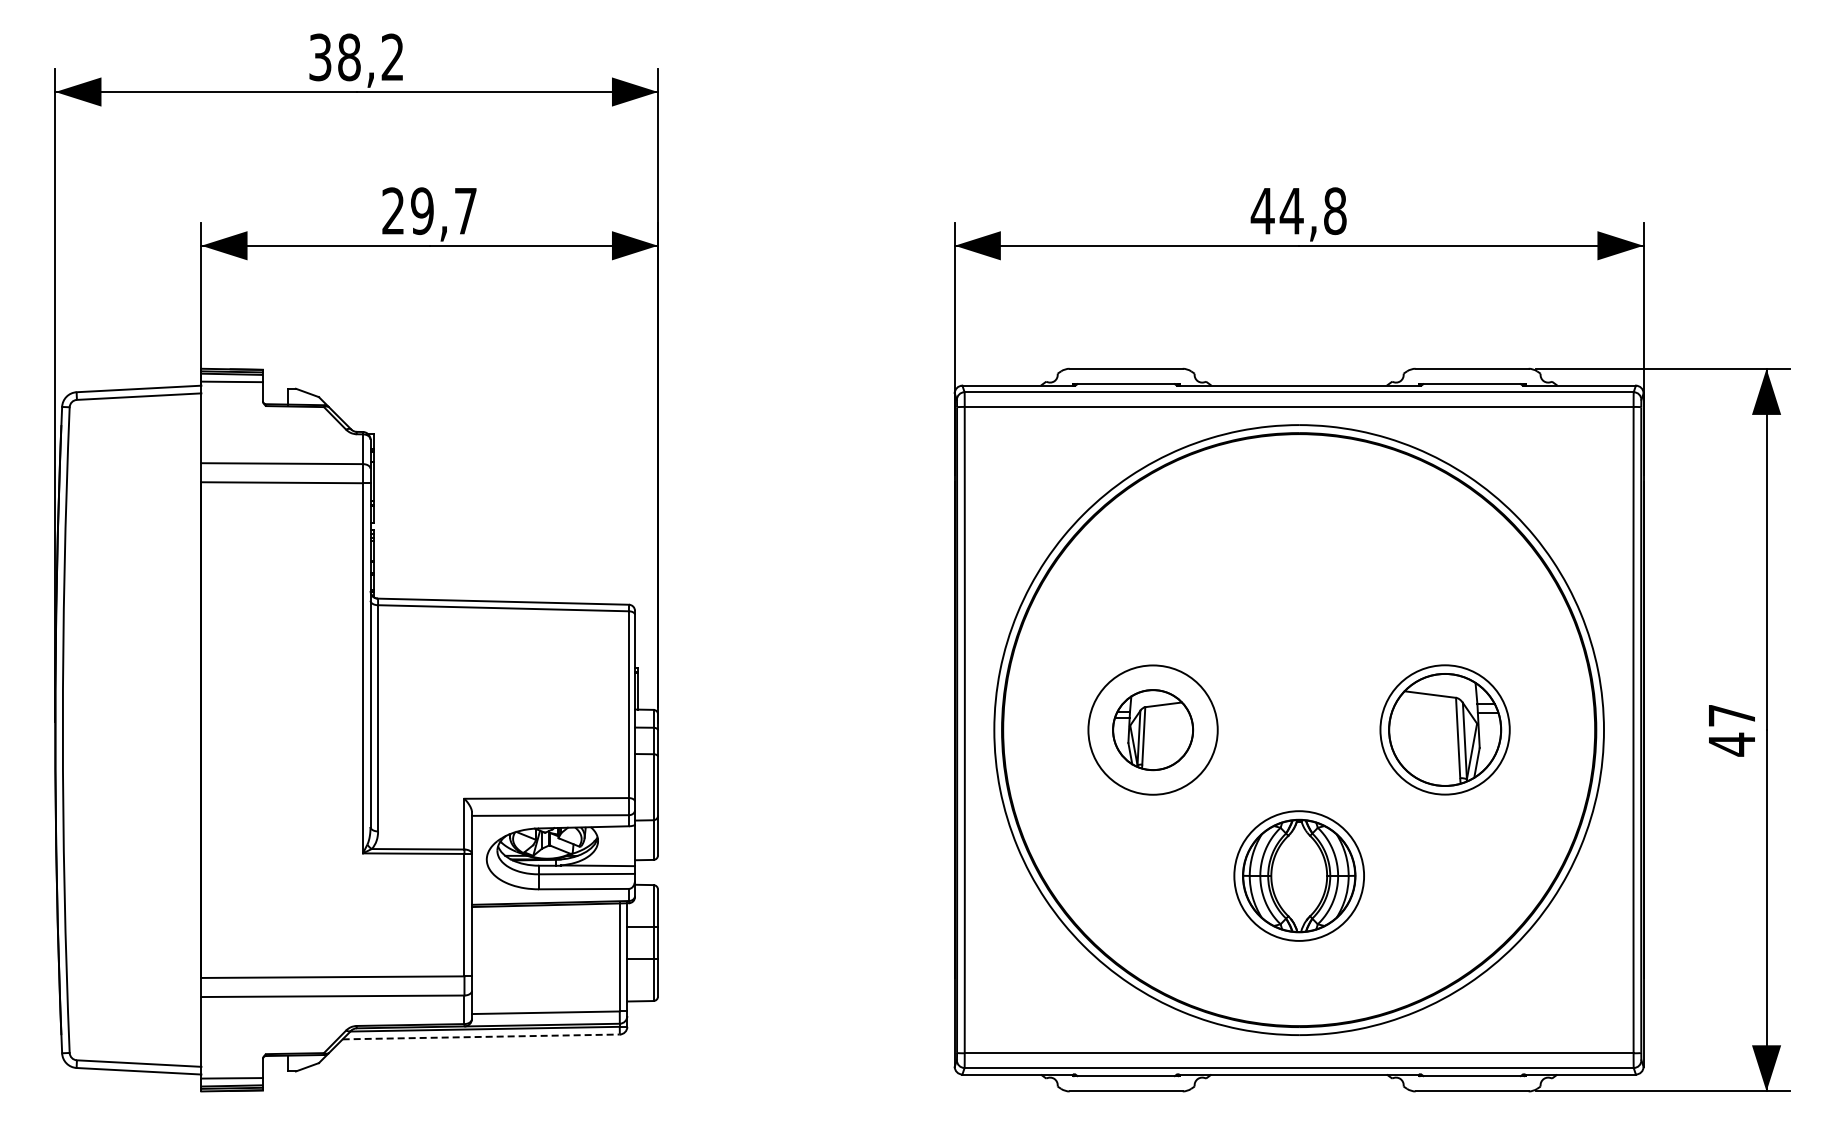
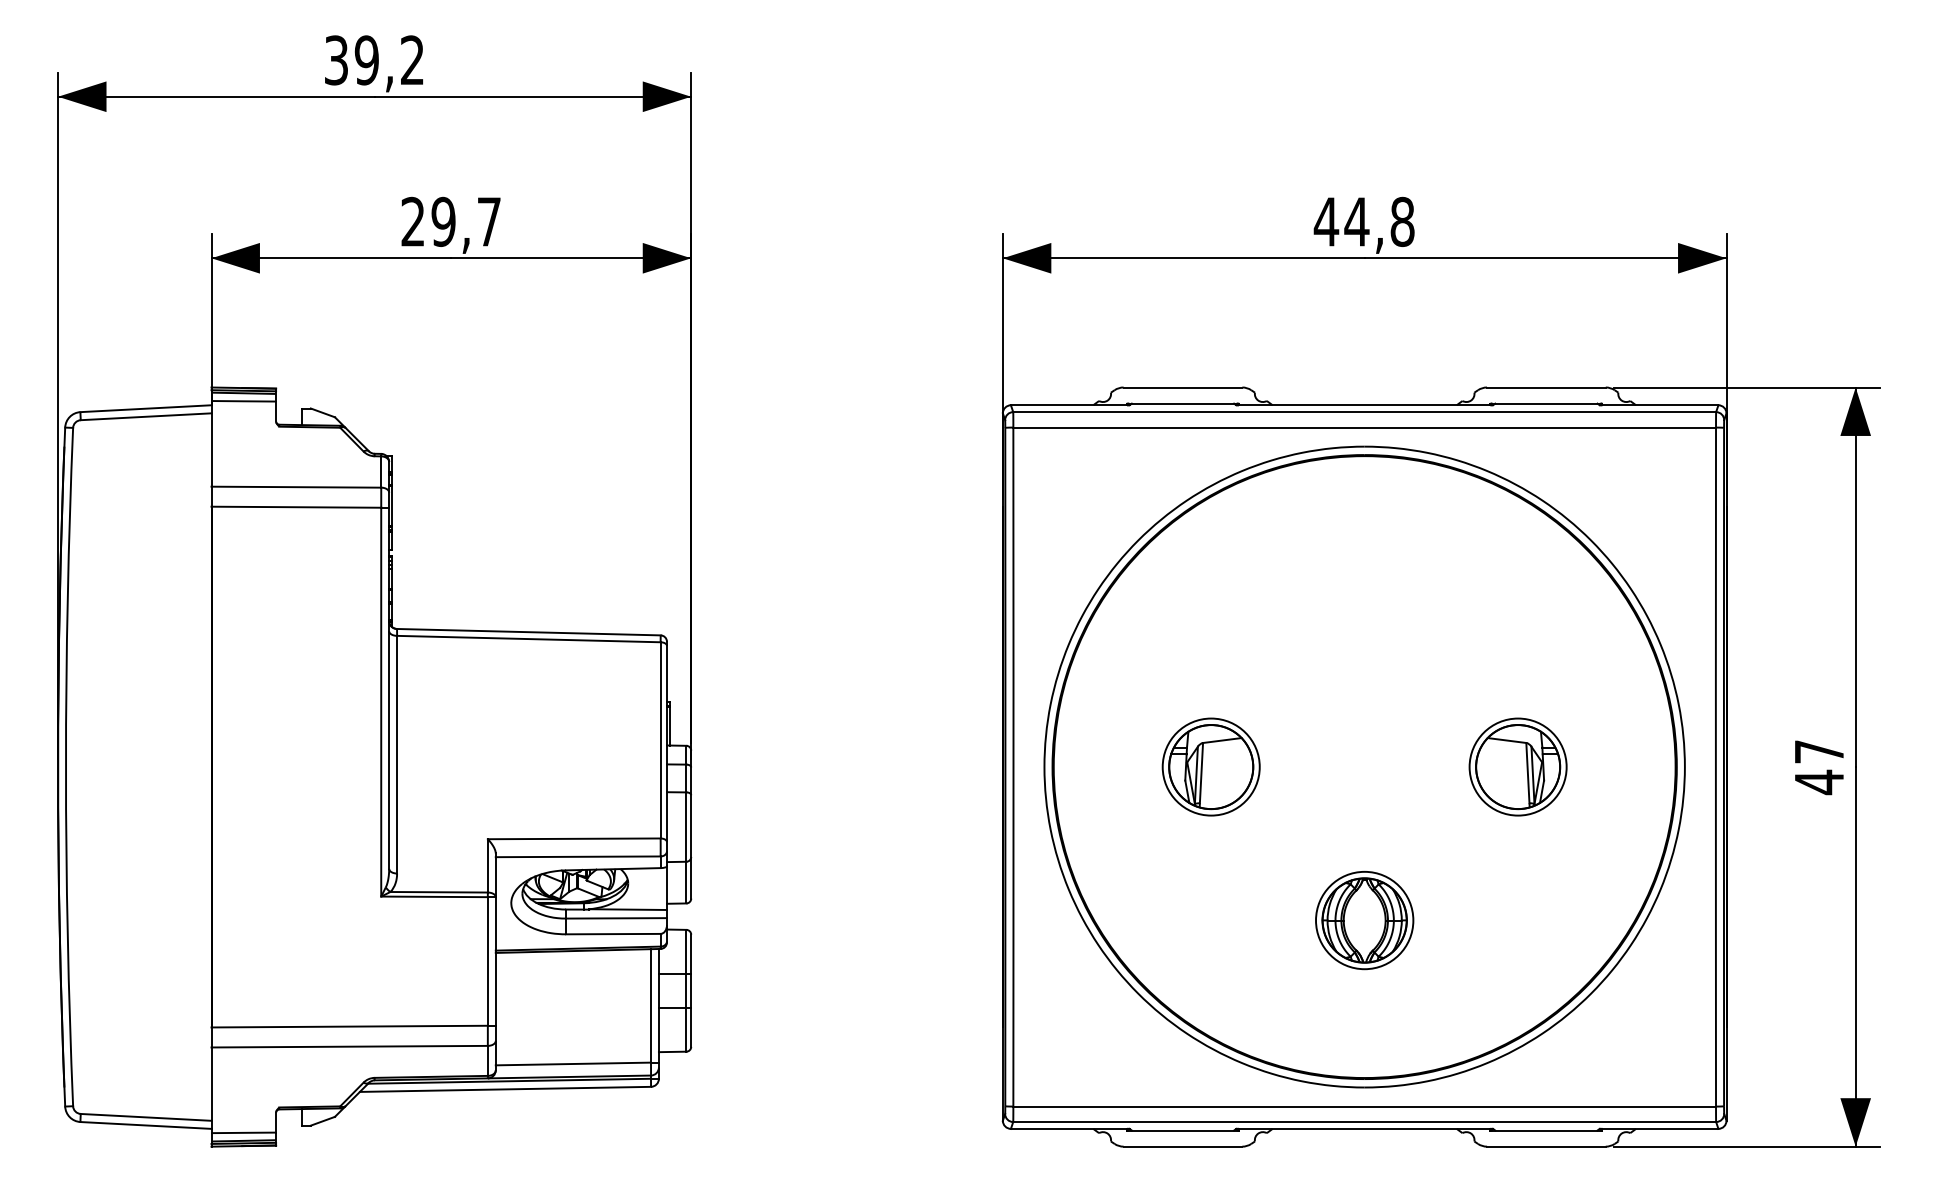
text: (348, 57) -> (366, 60), 38,2 -> 39,2
circle: (1152, 729) -> (1210, 766), size x0.71
part: (1445, 730) -> (1518, 767), size x0.71
part: (1298, 876) -> (1363, 920), size x0.71
line: (481, 1036) -> (505, 1088), dashed -> solid

